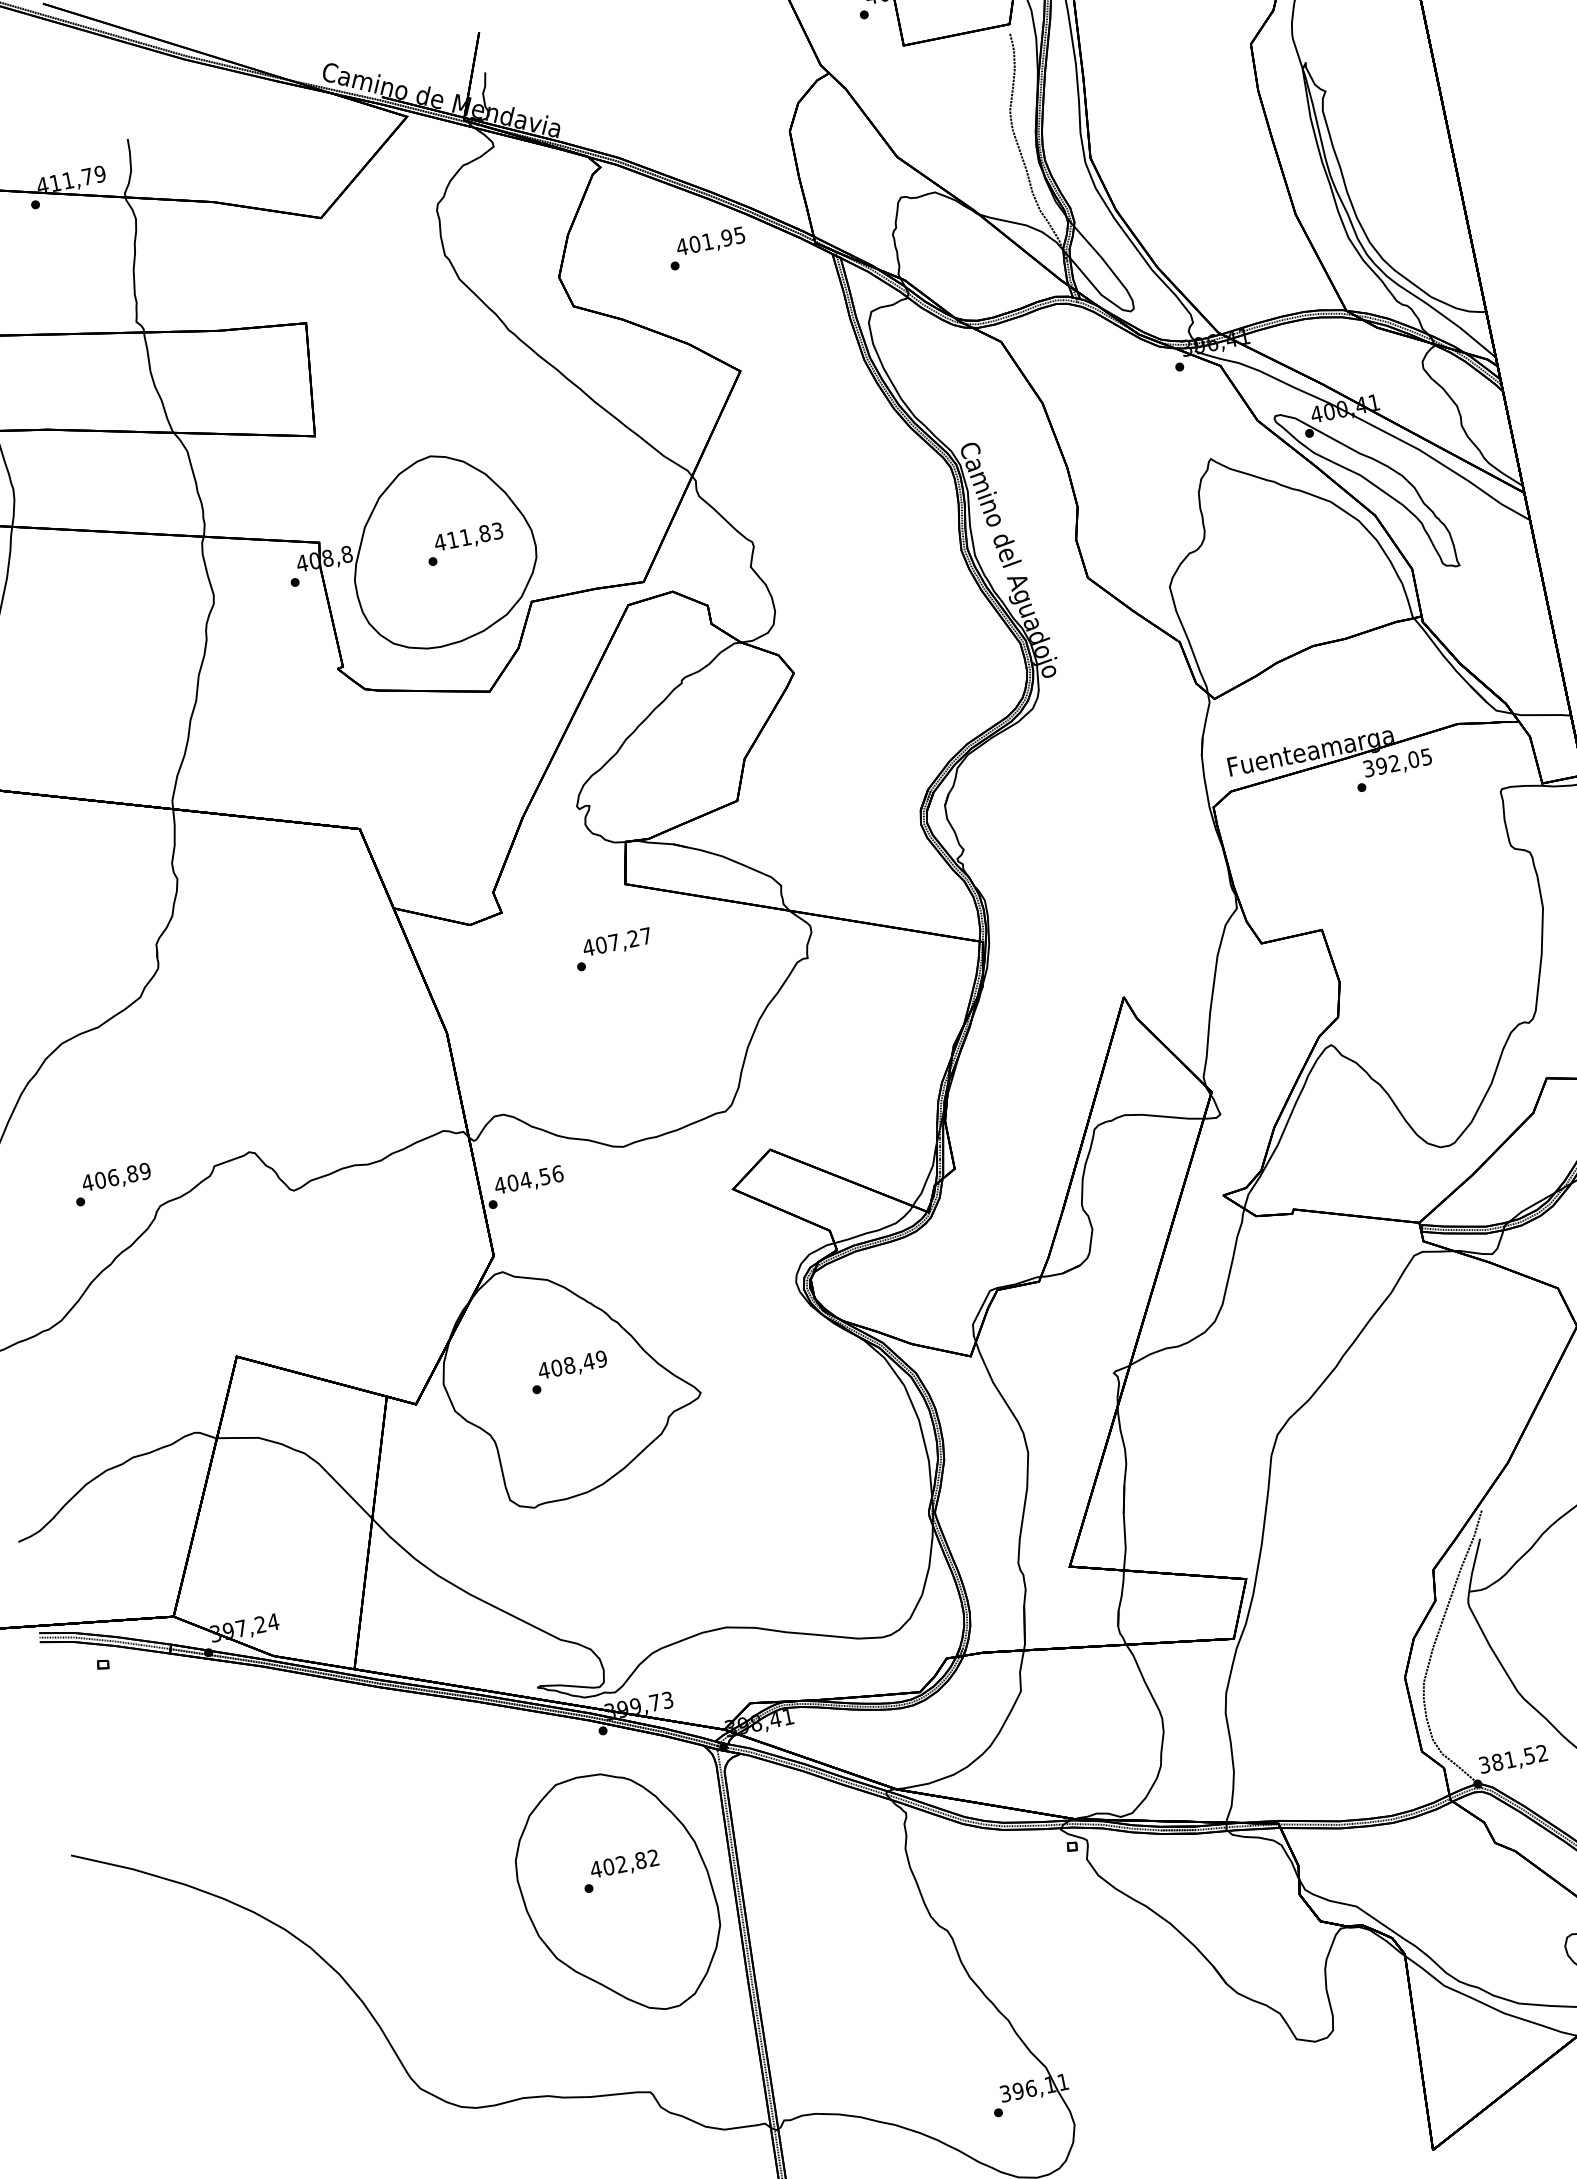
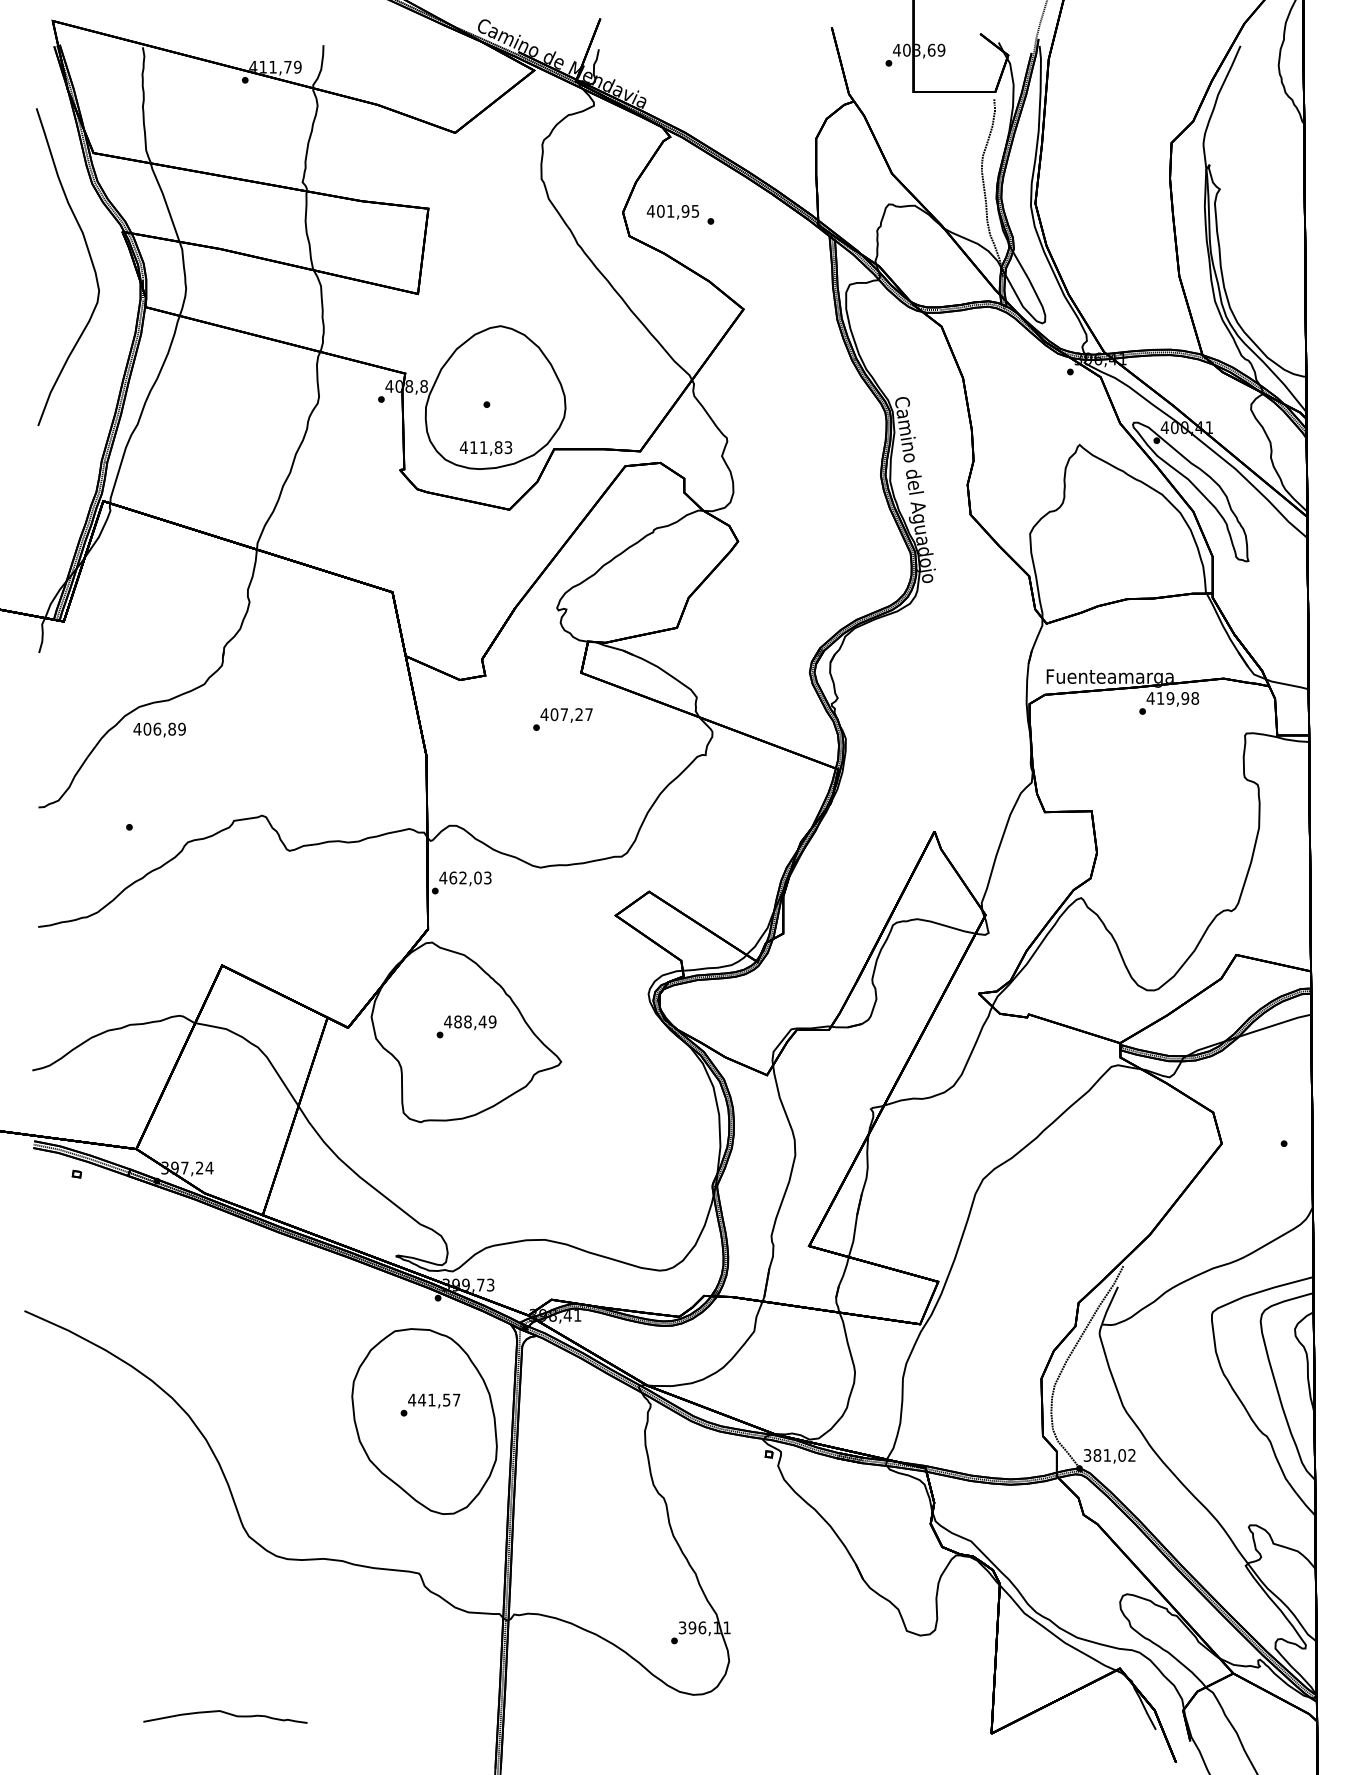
text: (710, 241) -> (672, 211), moved
text: (468, 538) -> (485, 448), moved
text: (1397, 762) -> (1172, 698), 392,05 -> 419,98
text: (116, 1177) -> (159, 729), moved
text: (535, 1177) -> (470, 877), 404,56 -> 462,03
text: (555, 1367) -> (457, 1021), 408,49 -> 488,49
text: (1529, 1755) -> (1122, 1455), 381,52 -> 381,02
text: (630, 1861) -> (438, 1399), 402,82 -> 441,57

